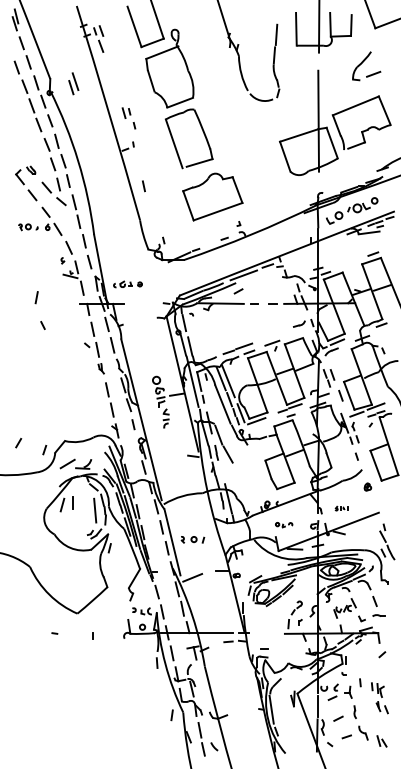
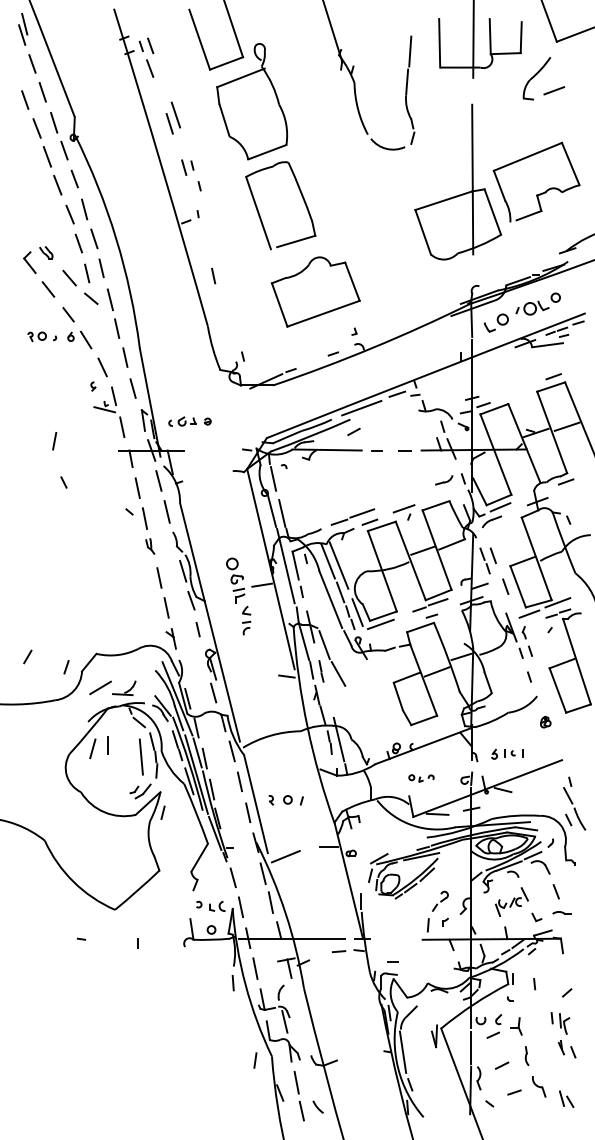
part: (366, 66) -> (543, 79), moved
part: (73, 83) -> (172, 117), moved
part: (341, 508) -> (506, 753), size x1.67
line: (382, 654) -> (567, 992), moved
line: (360, 682) -> (534, 983), moved

